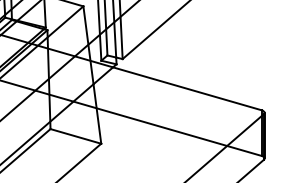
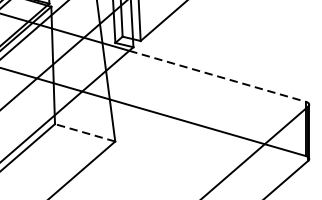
line: (187, 88) -> (217, 75), solid -> dashed
line: (75, 136) -> (84, 132), solid -> dashed

